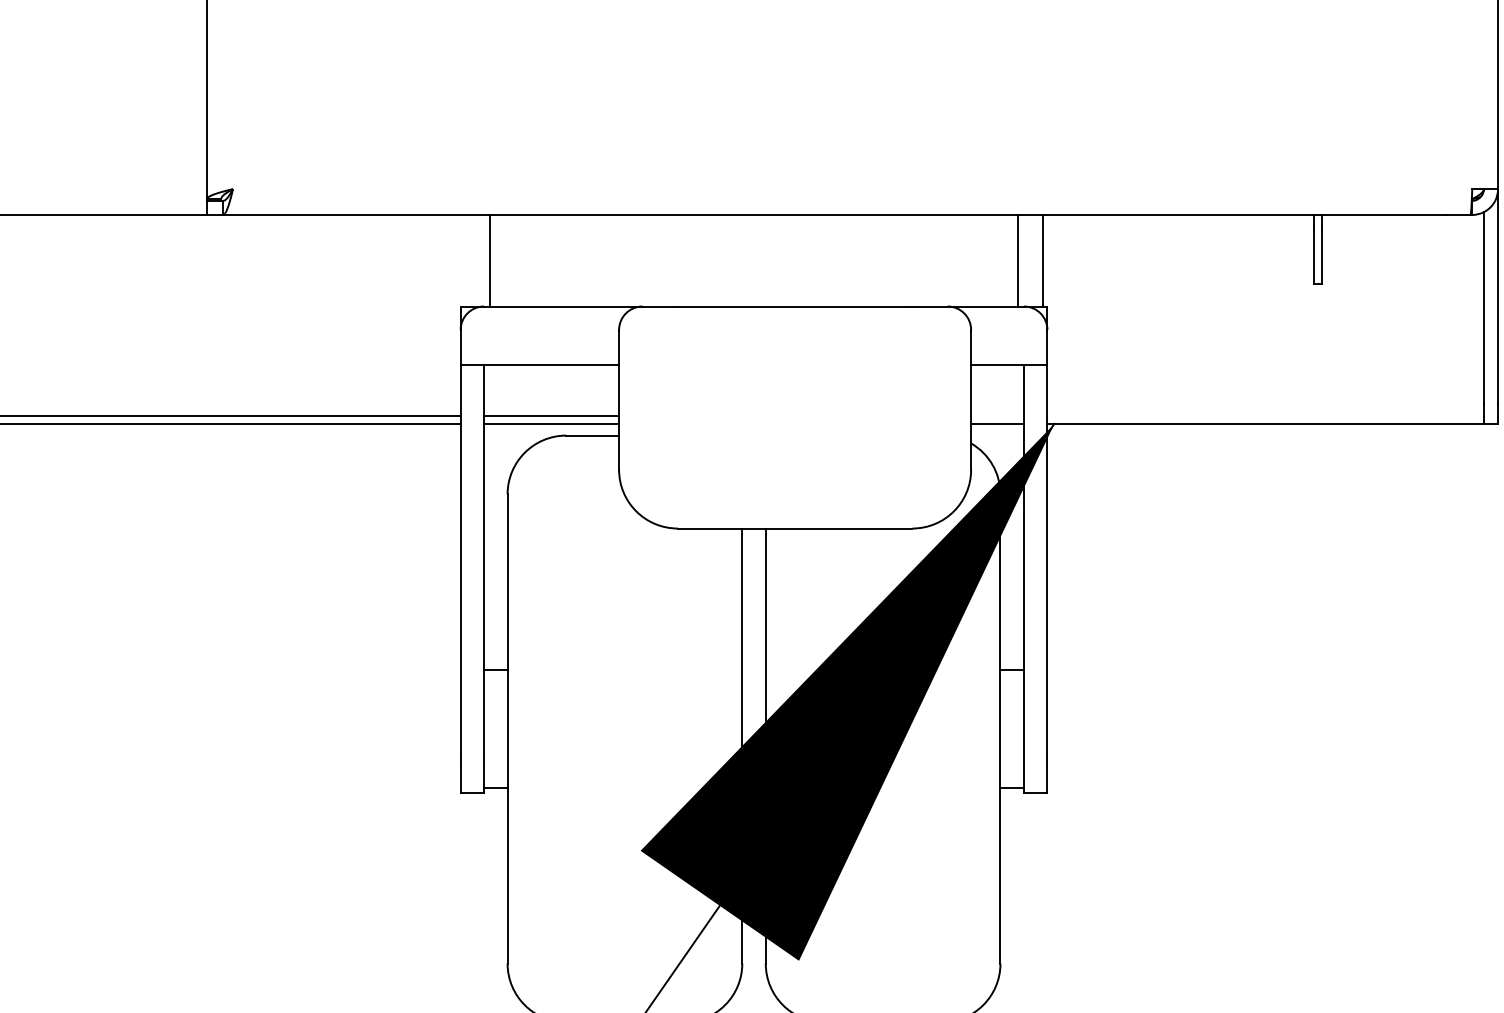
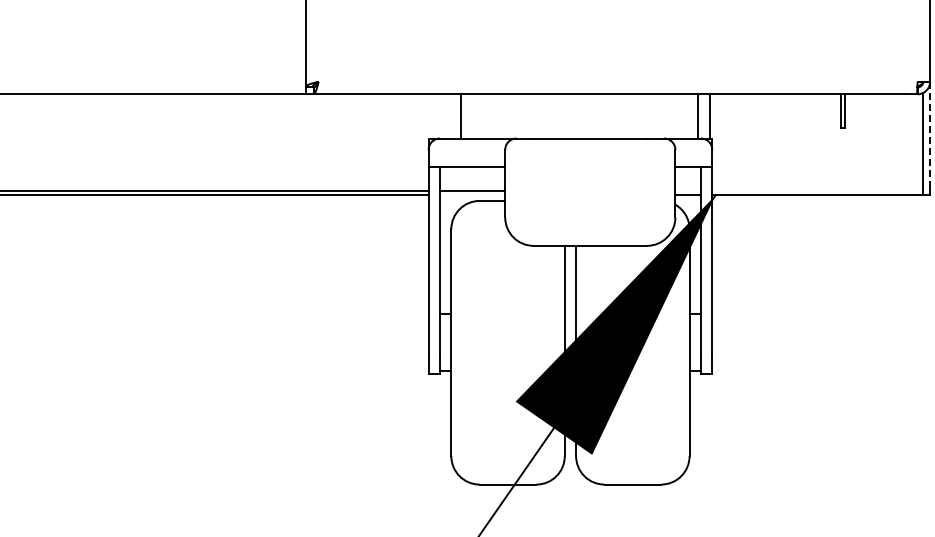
line: (489, 260) -> (460, 116), moved
line: (1498, 296) -> (930, 133), solid -> dashed
line: (551, 424) -> (472, 195), removed

